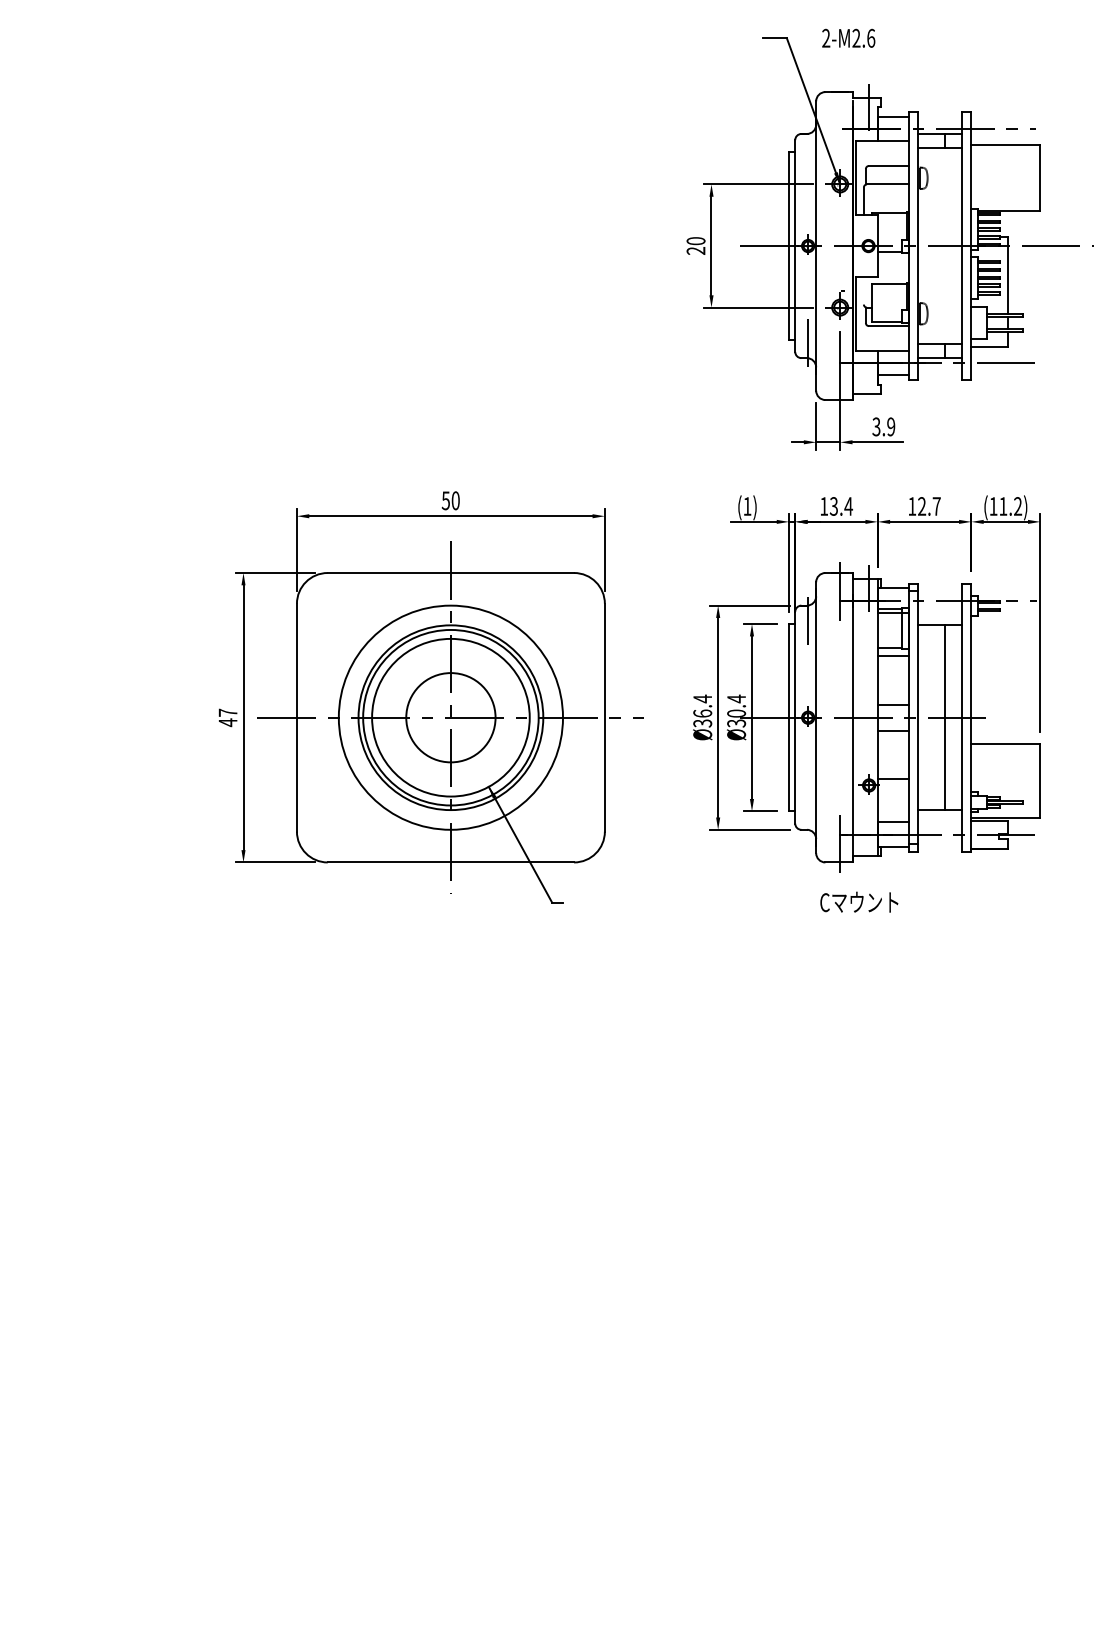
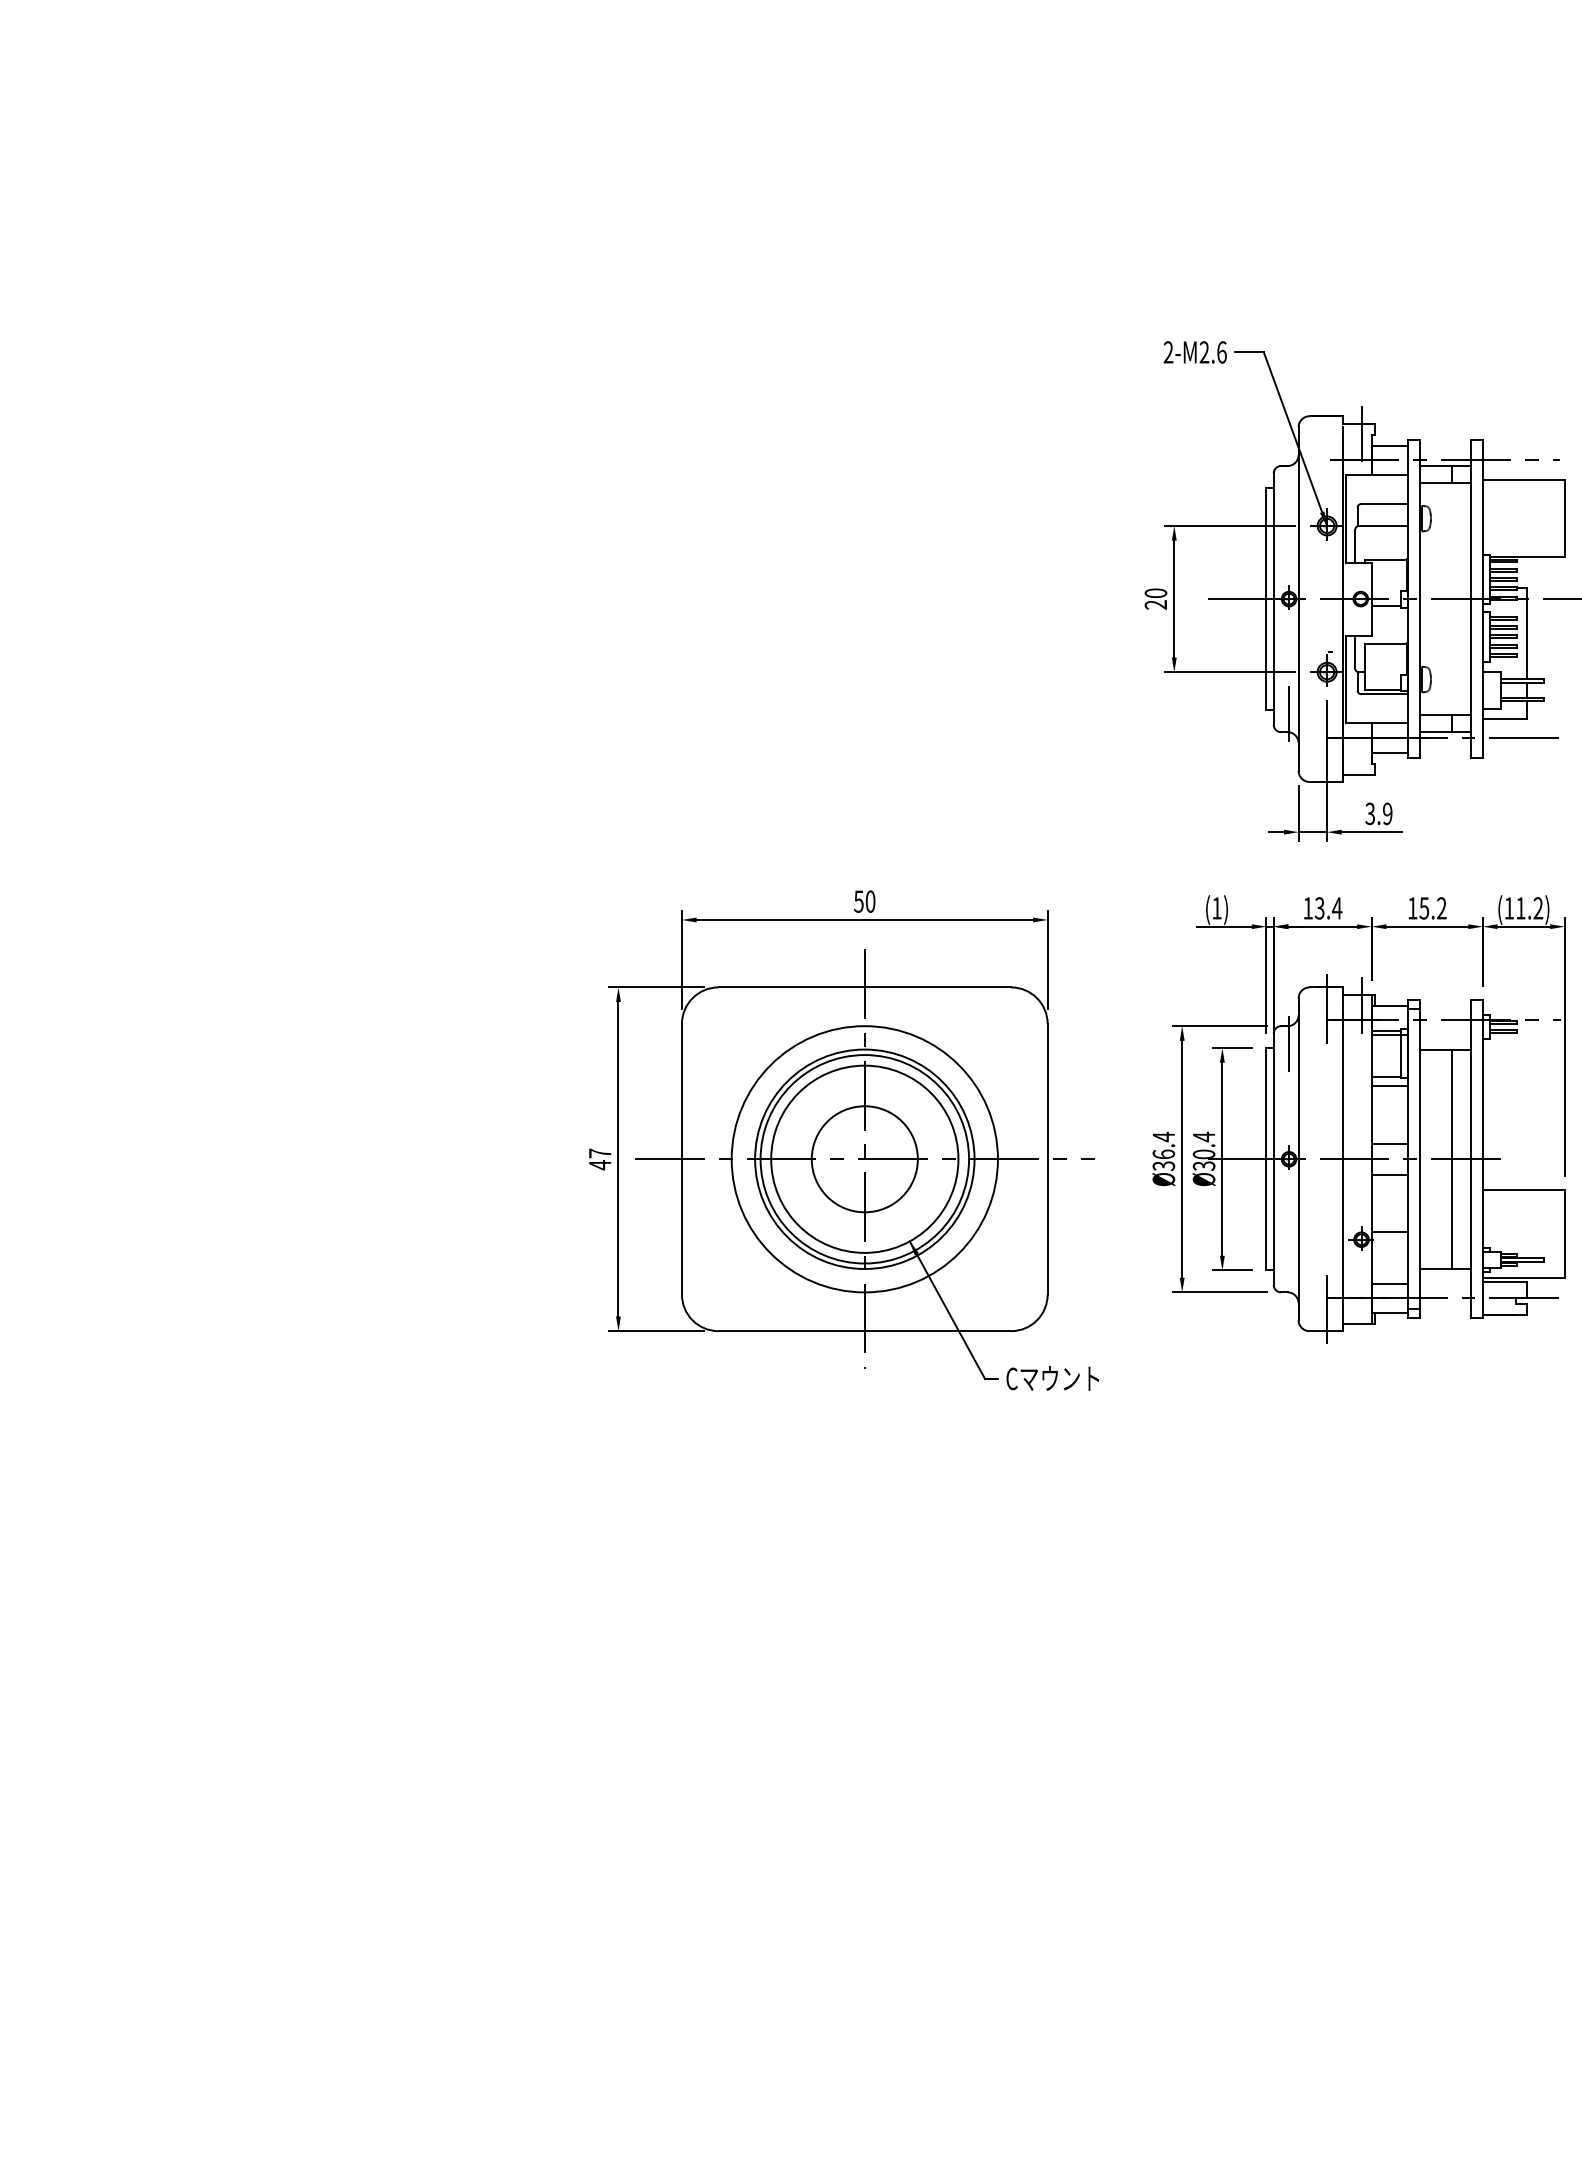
text: (848, 38) -> (1194, 352), moved
line: (864, 290) -> (1355, 651), added
text: (928, 506) -> (1432, 908), 12.7 -> 15.2
text: (859, 902) -> (1052, 1378), moved

